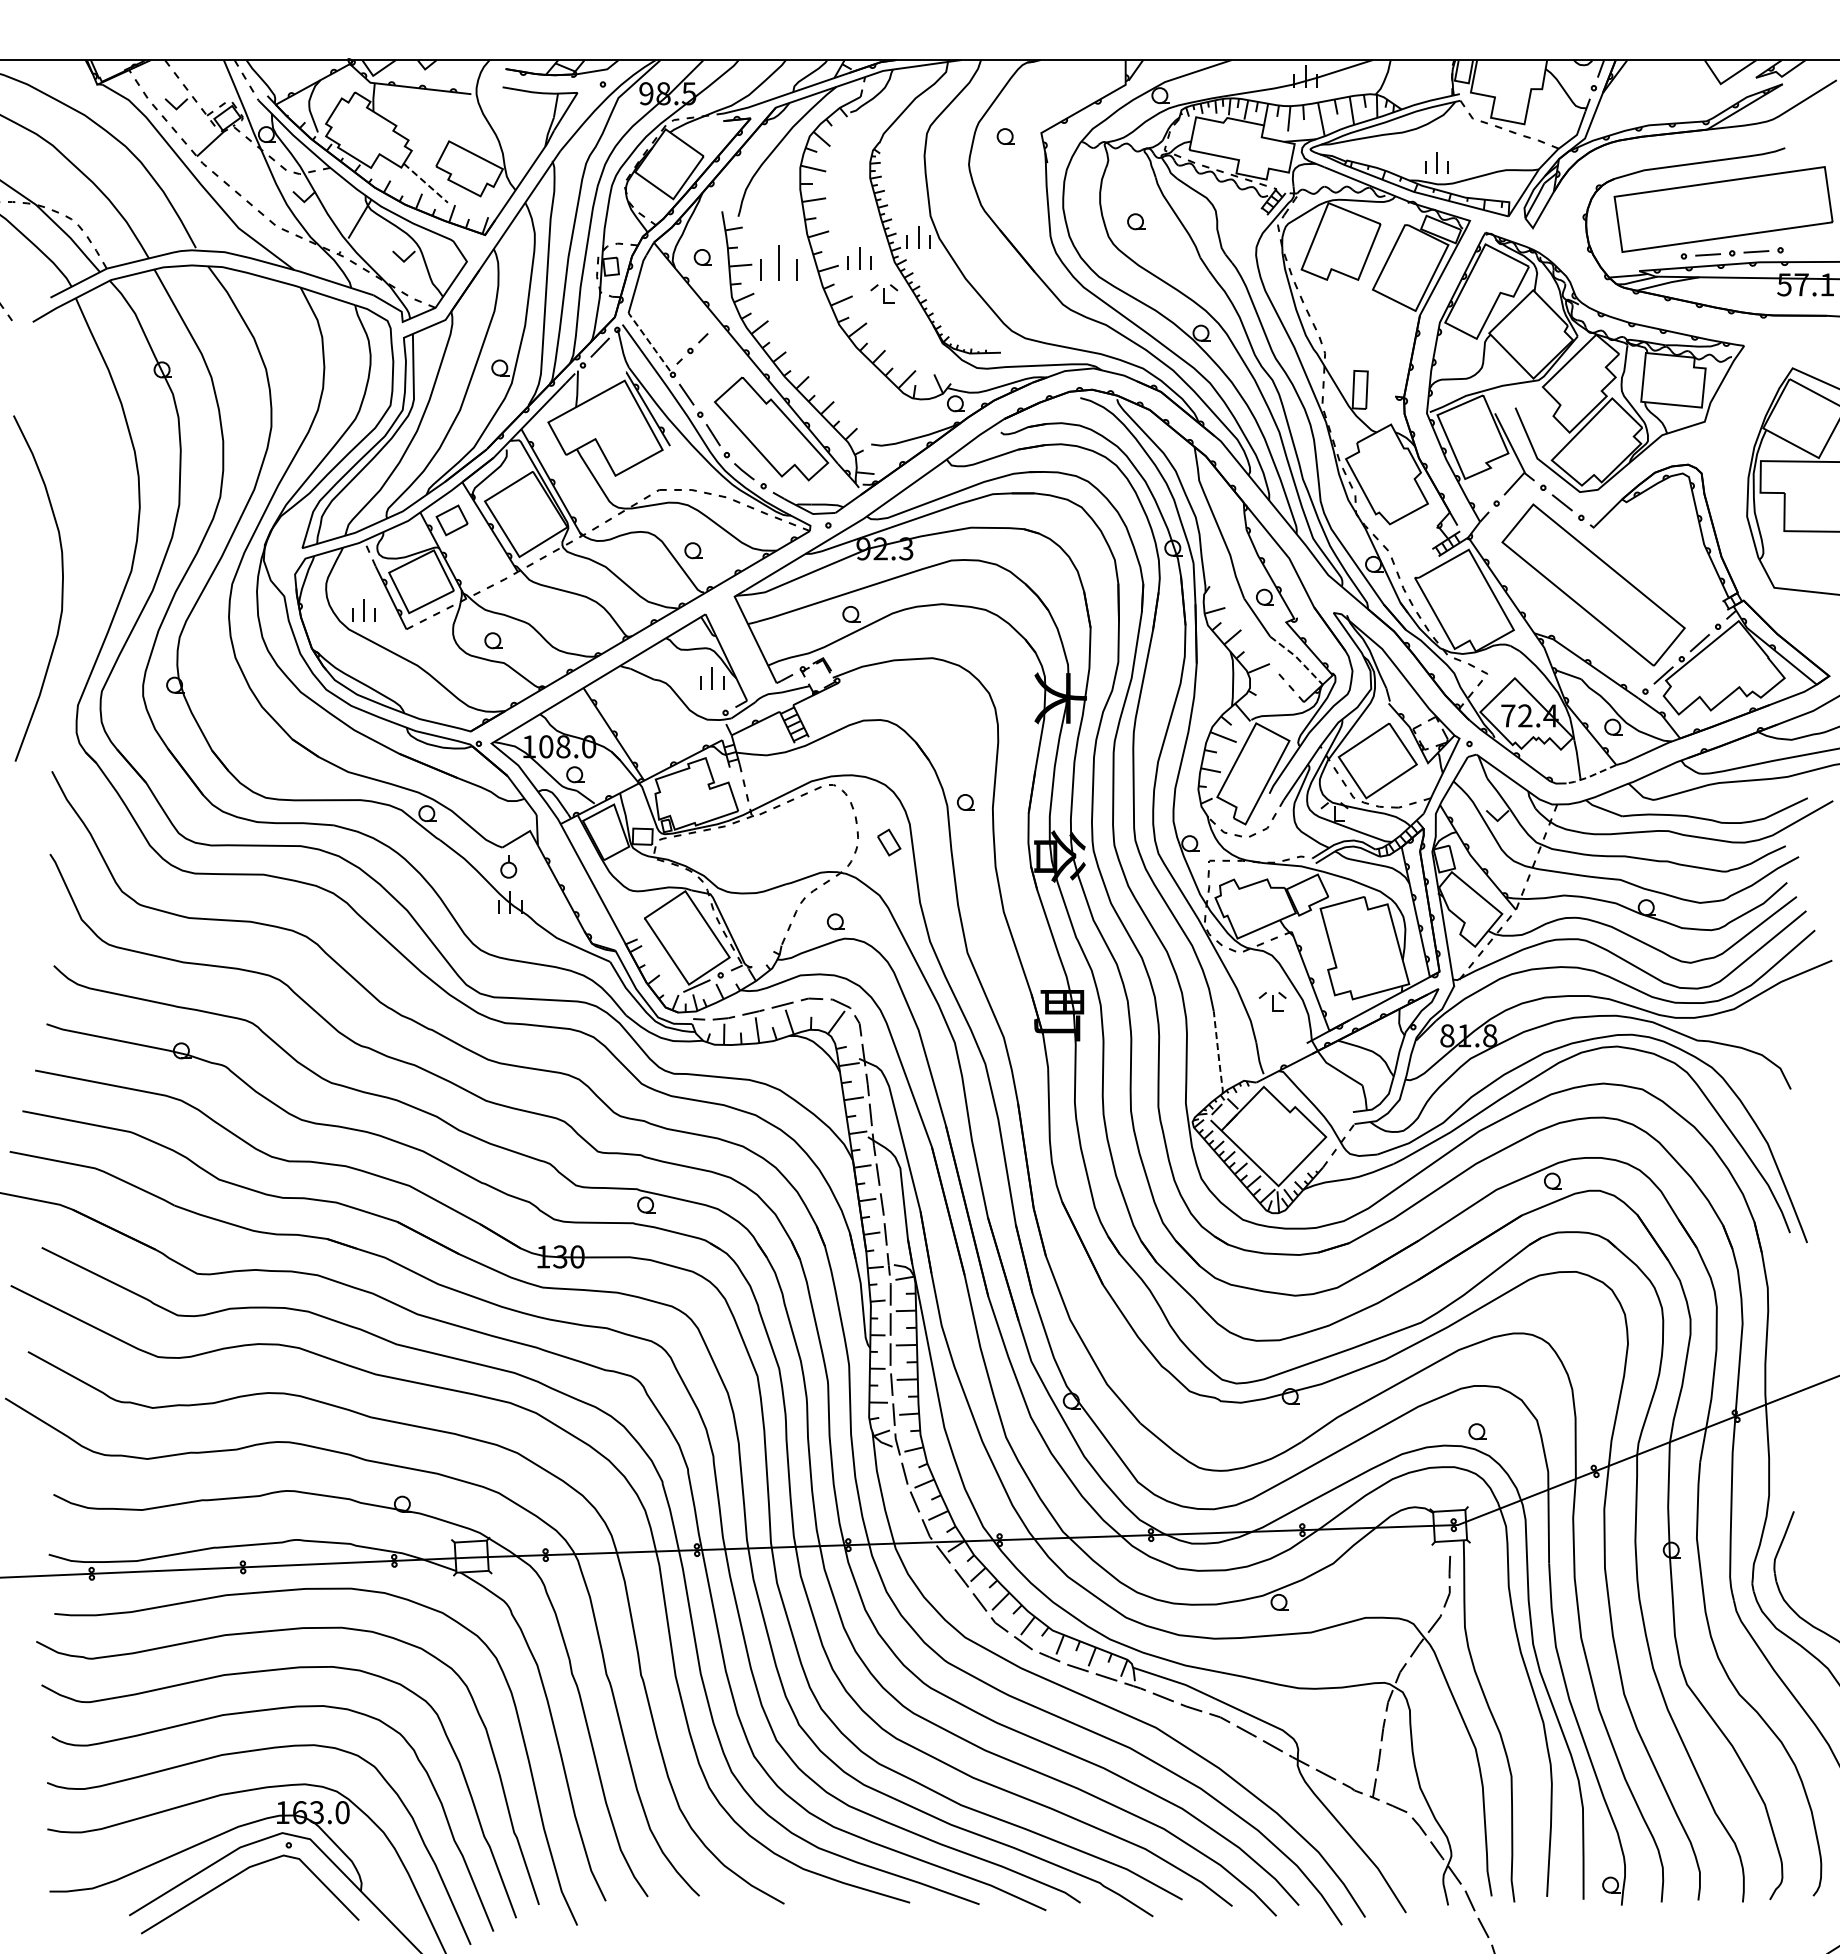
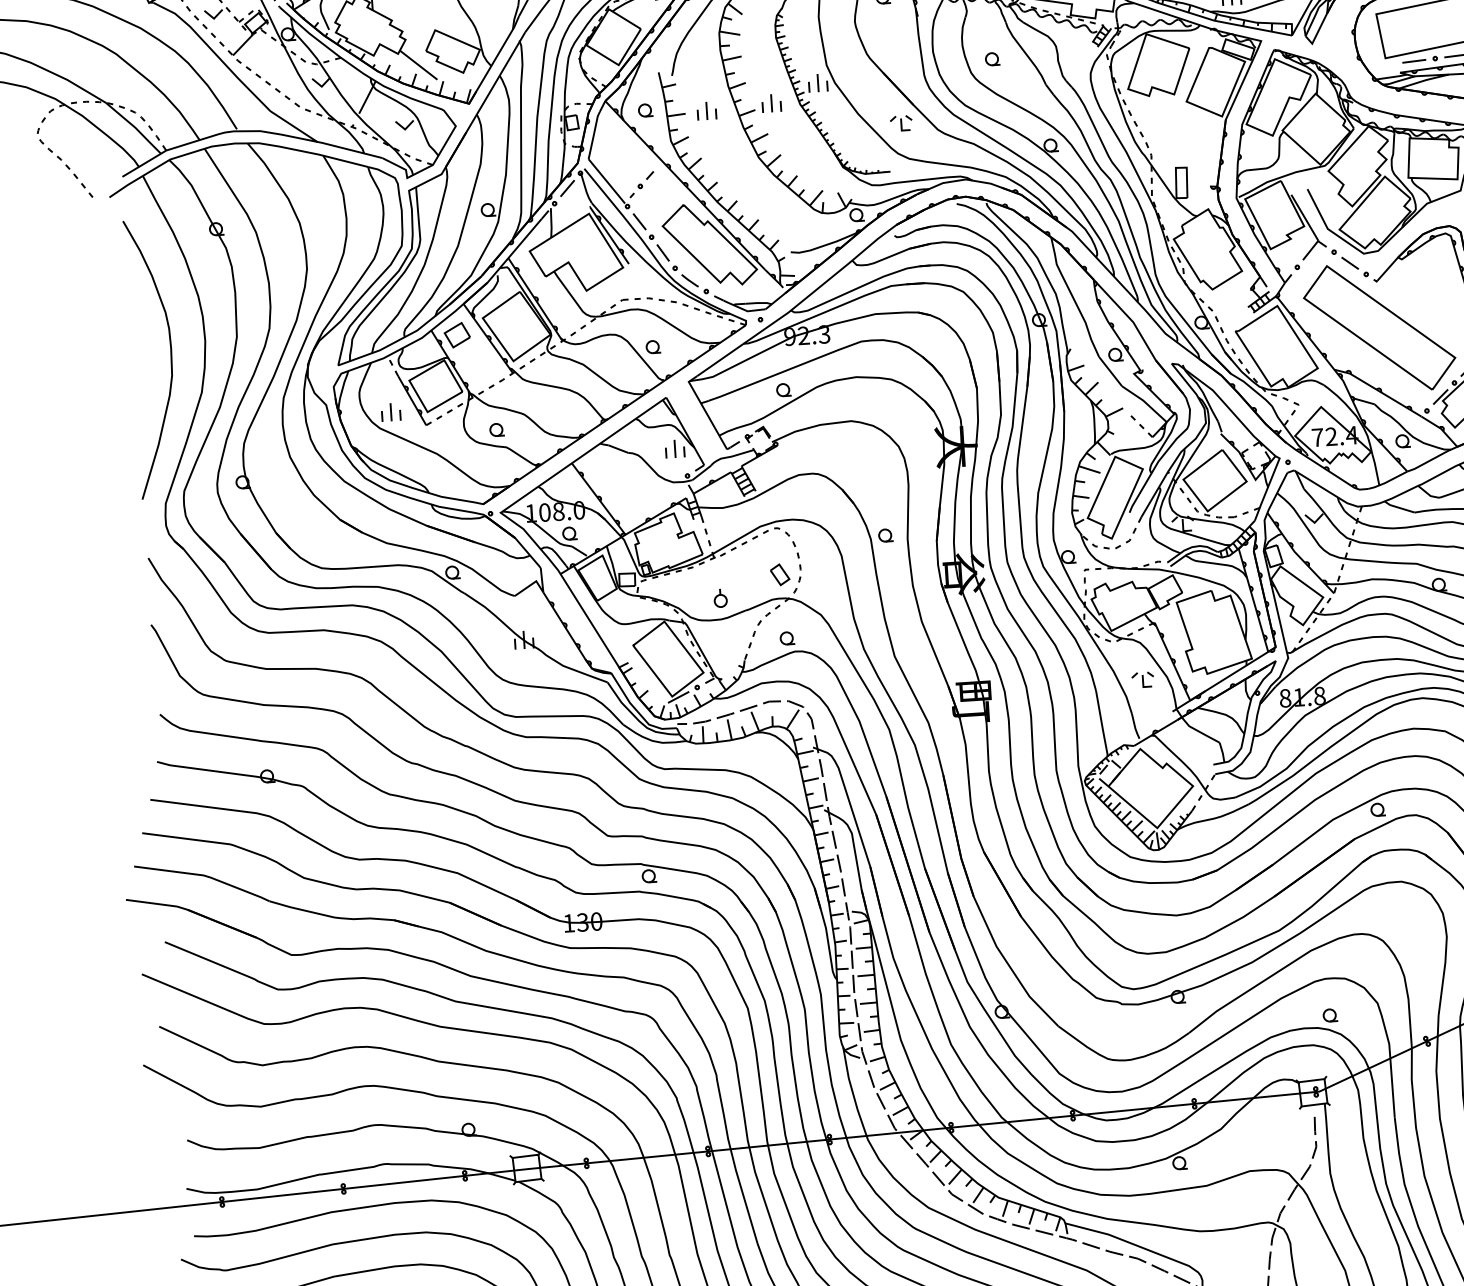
line: (426, 183) -> (419, 65), dashed -> solid
line: (1657, 257) -> (1414, 60), added
part: (778, 262) -> (706, 110), size x0.62
part: (884, 293) -> (901, 123), moved
line: (649, 342) -> (606, 181), dashed -> solid
curve: (61, 588) -> (170, 357), moved
line: (1298, 658) -> (1145, 402), dashed -> solid
line: (1590, 776) -> (1387, 482), dashed -> solid
part: (889, 842) -> (780, 574), moved
part: (508, 866) -> (720, 598), moved
line: (1218, 1053) -> (1102, 724), dashed -> solid

